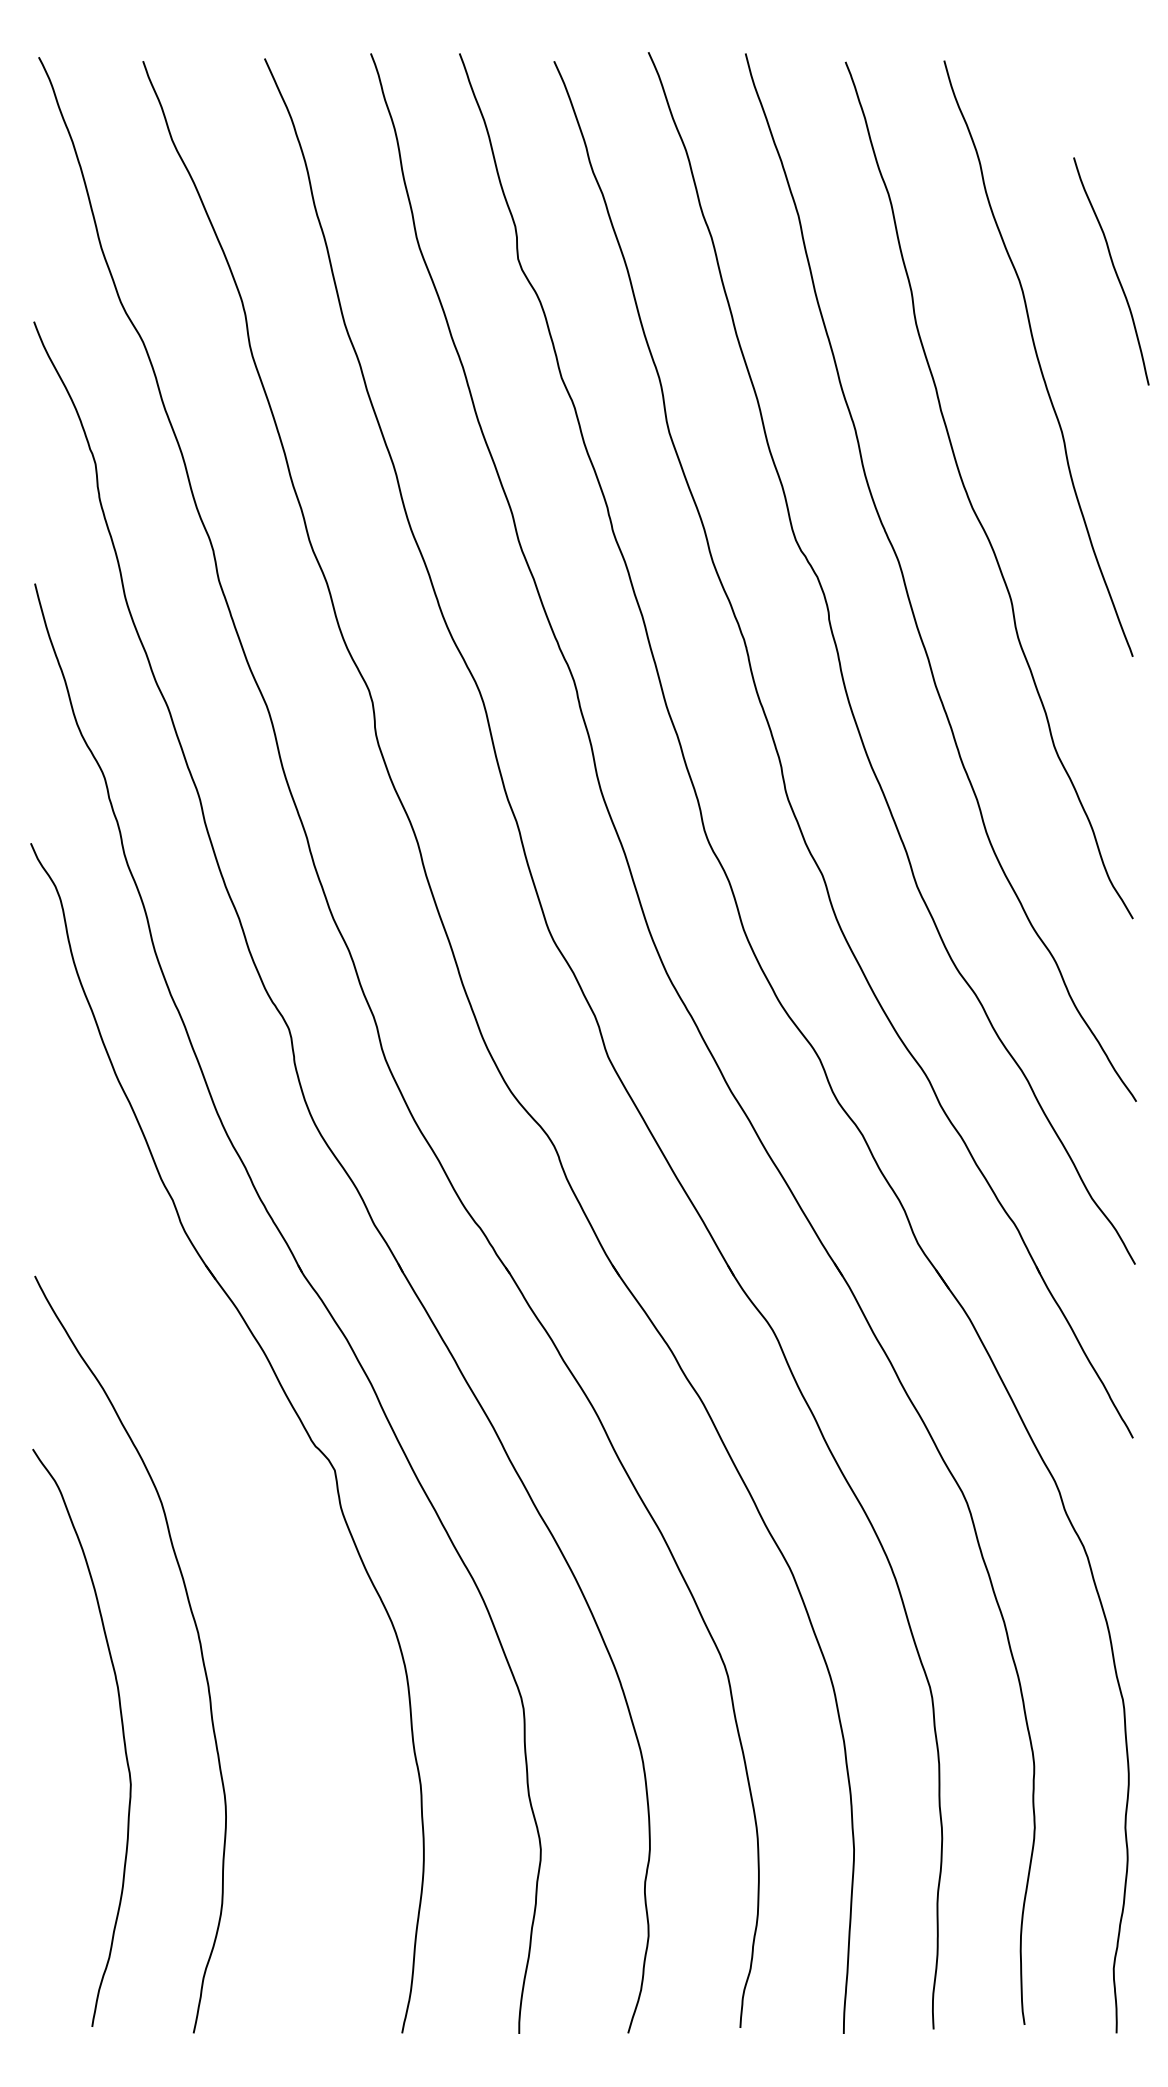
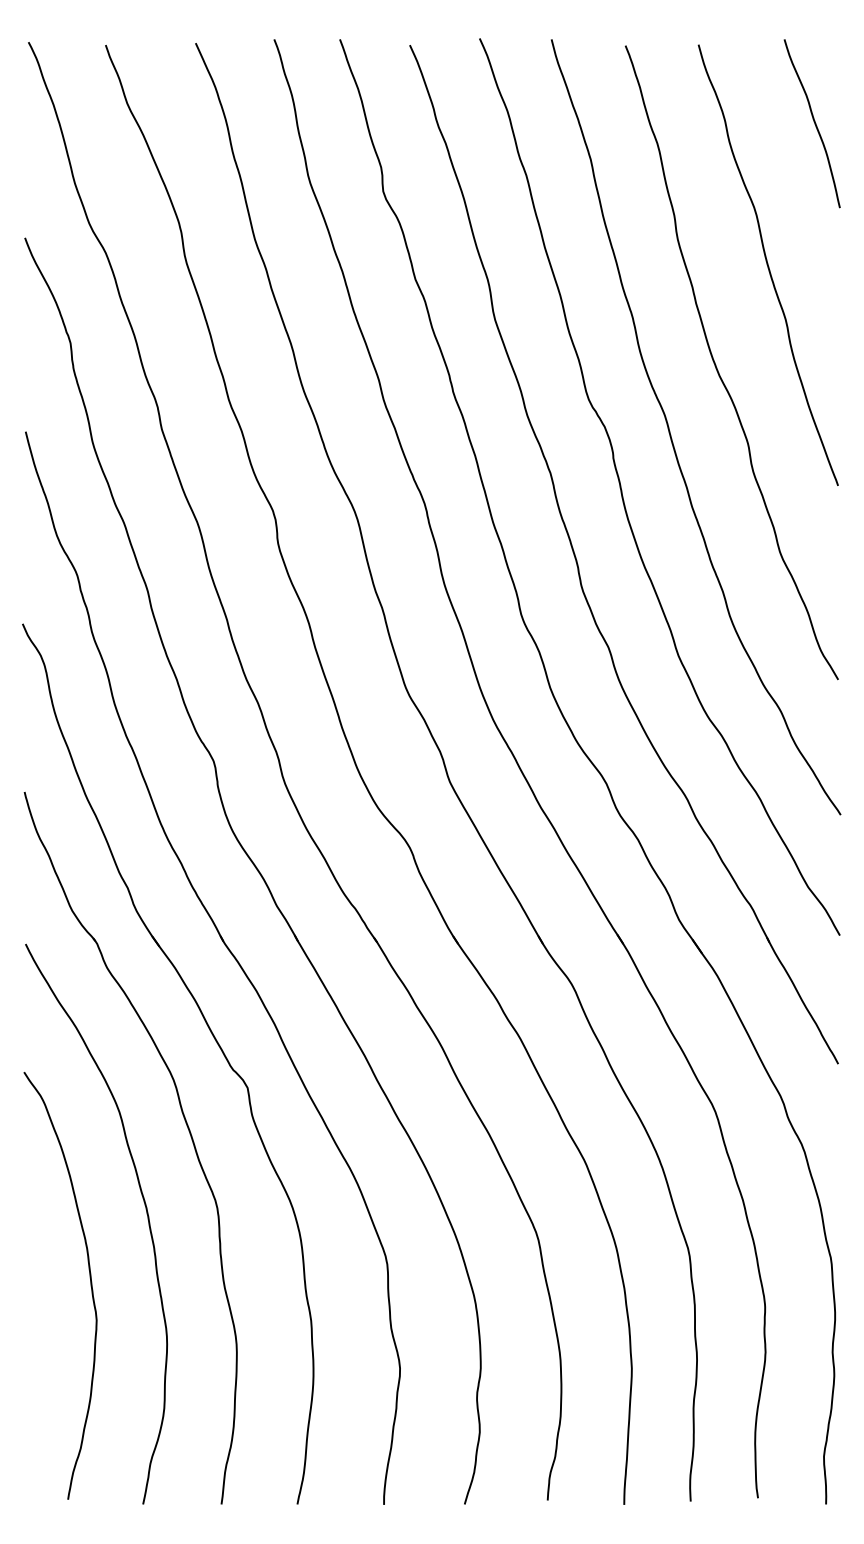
curve: (1113, 268) -> (813, 121), moved
part: (252, 1522) -> (186, 1126), added

